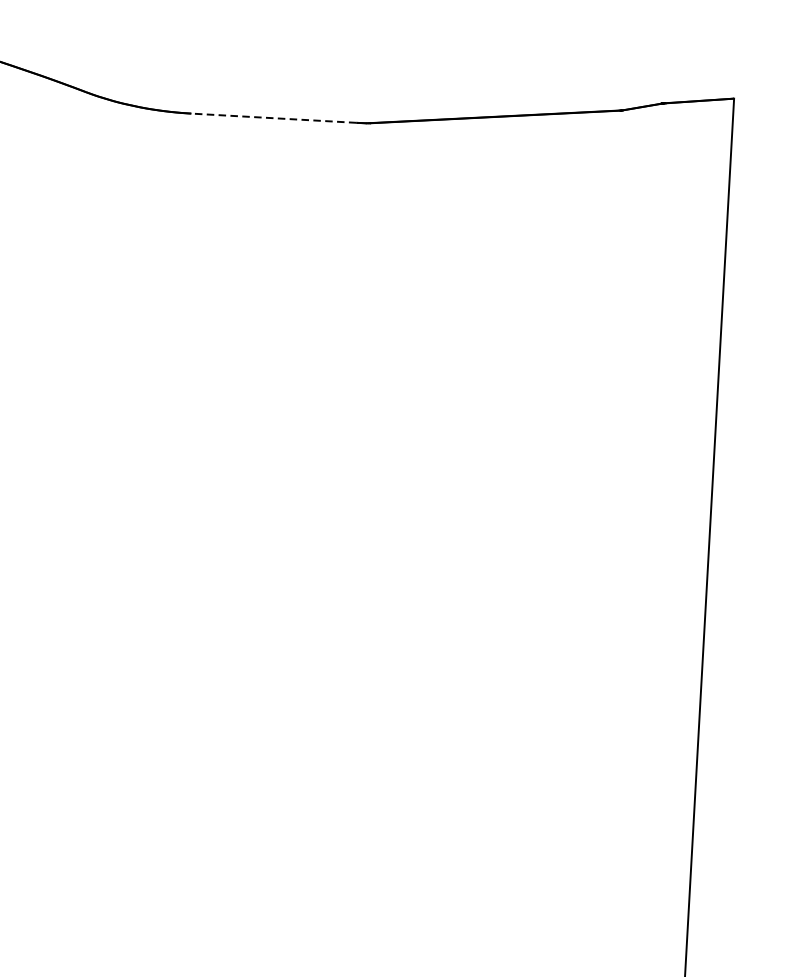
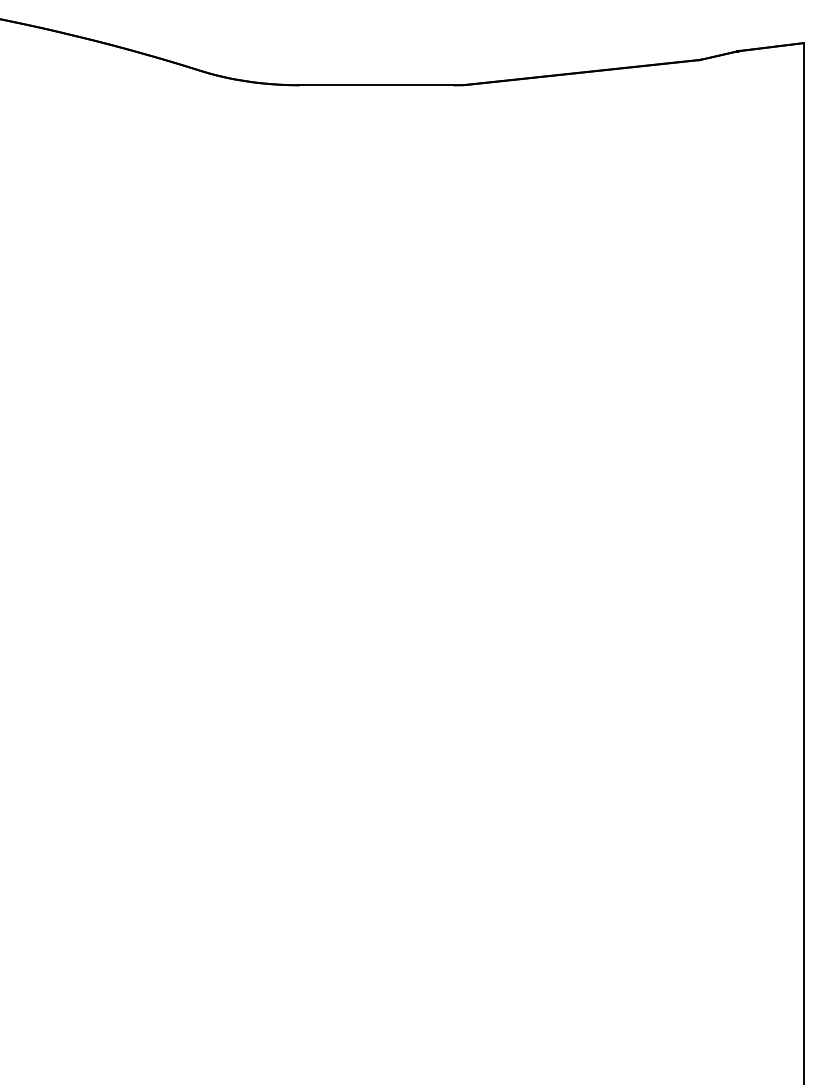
line: (273, 118) -> (376, 85), dashed -> solid

